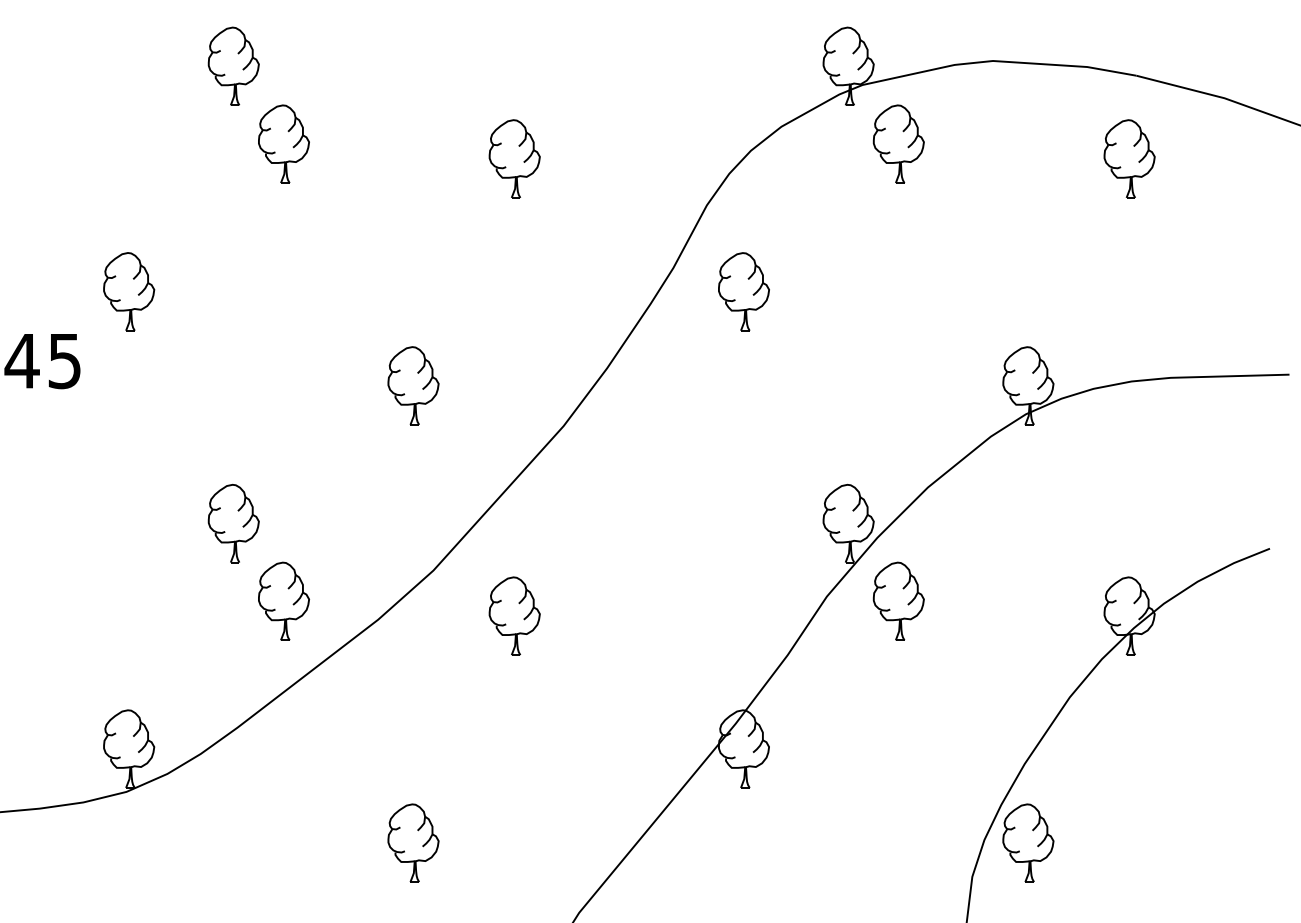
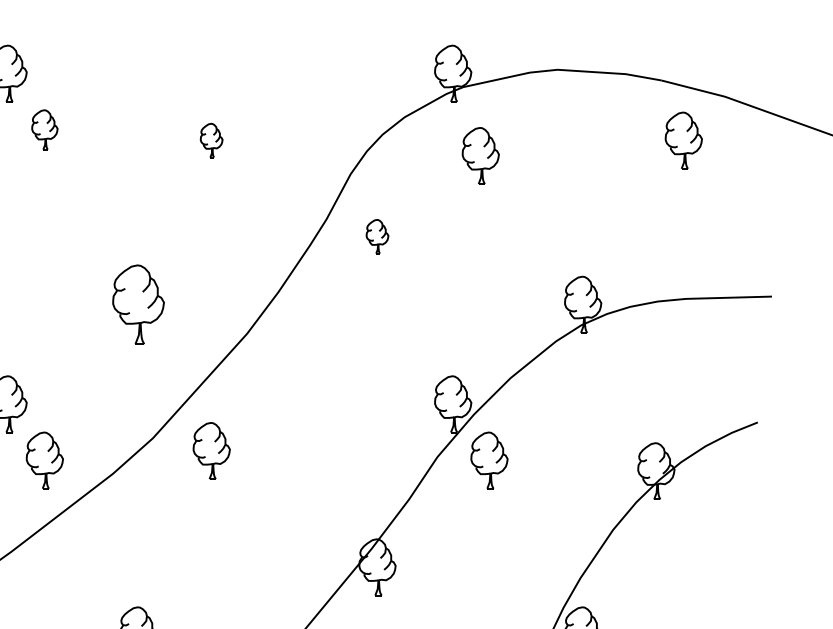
part: (283, 143) -> (44, 129), size x0.7
part: (898, 143) -> (480, 155), moved
part: (514, 158) -> (211, 140), size x0.6
part: (1129, 158) -> (683, 140), moved
part: (743, 291) -> (377, 236), size x0.6
part: (413, 385) -> (138, 304), size x1.4
part: (514, 615) -> (211, 450), moved

